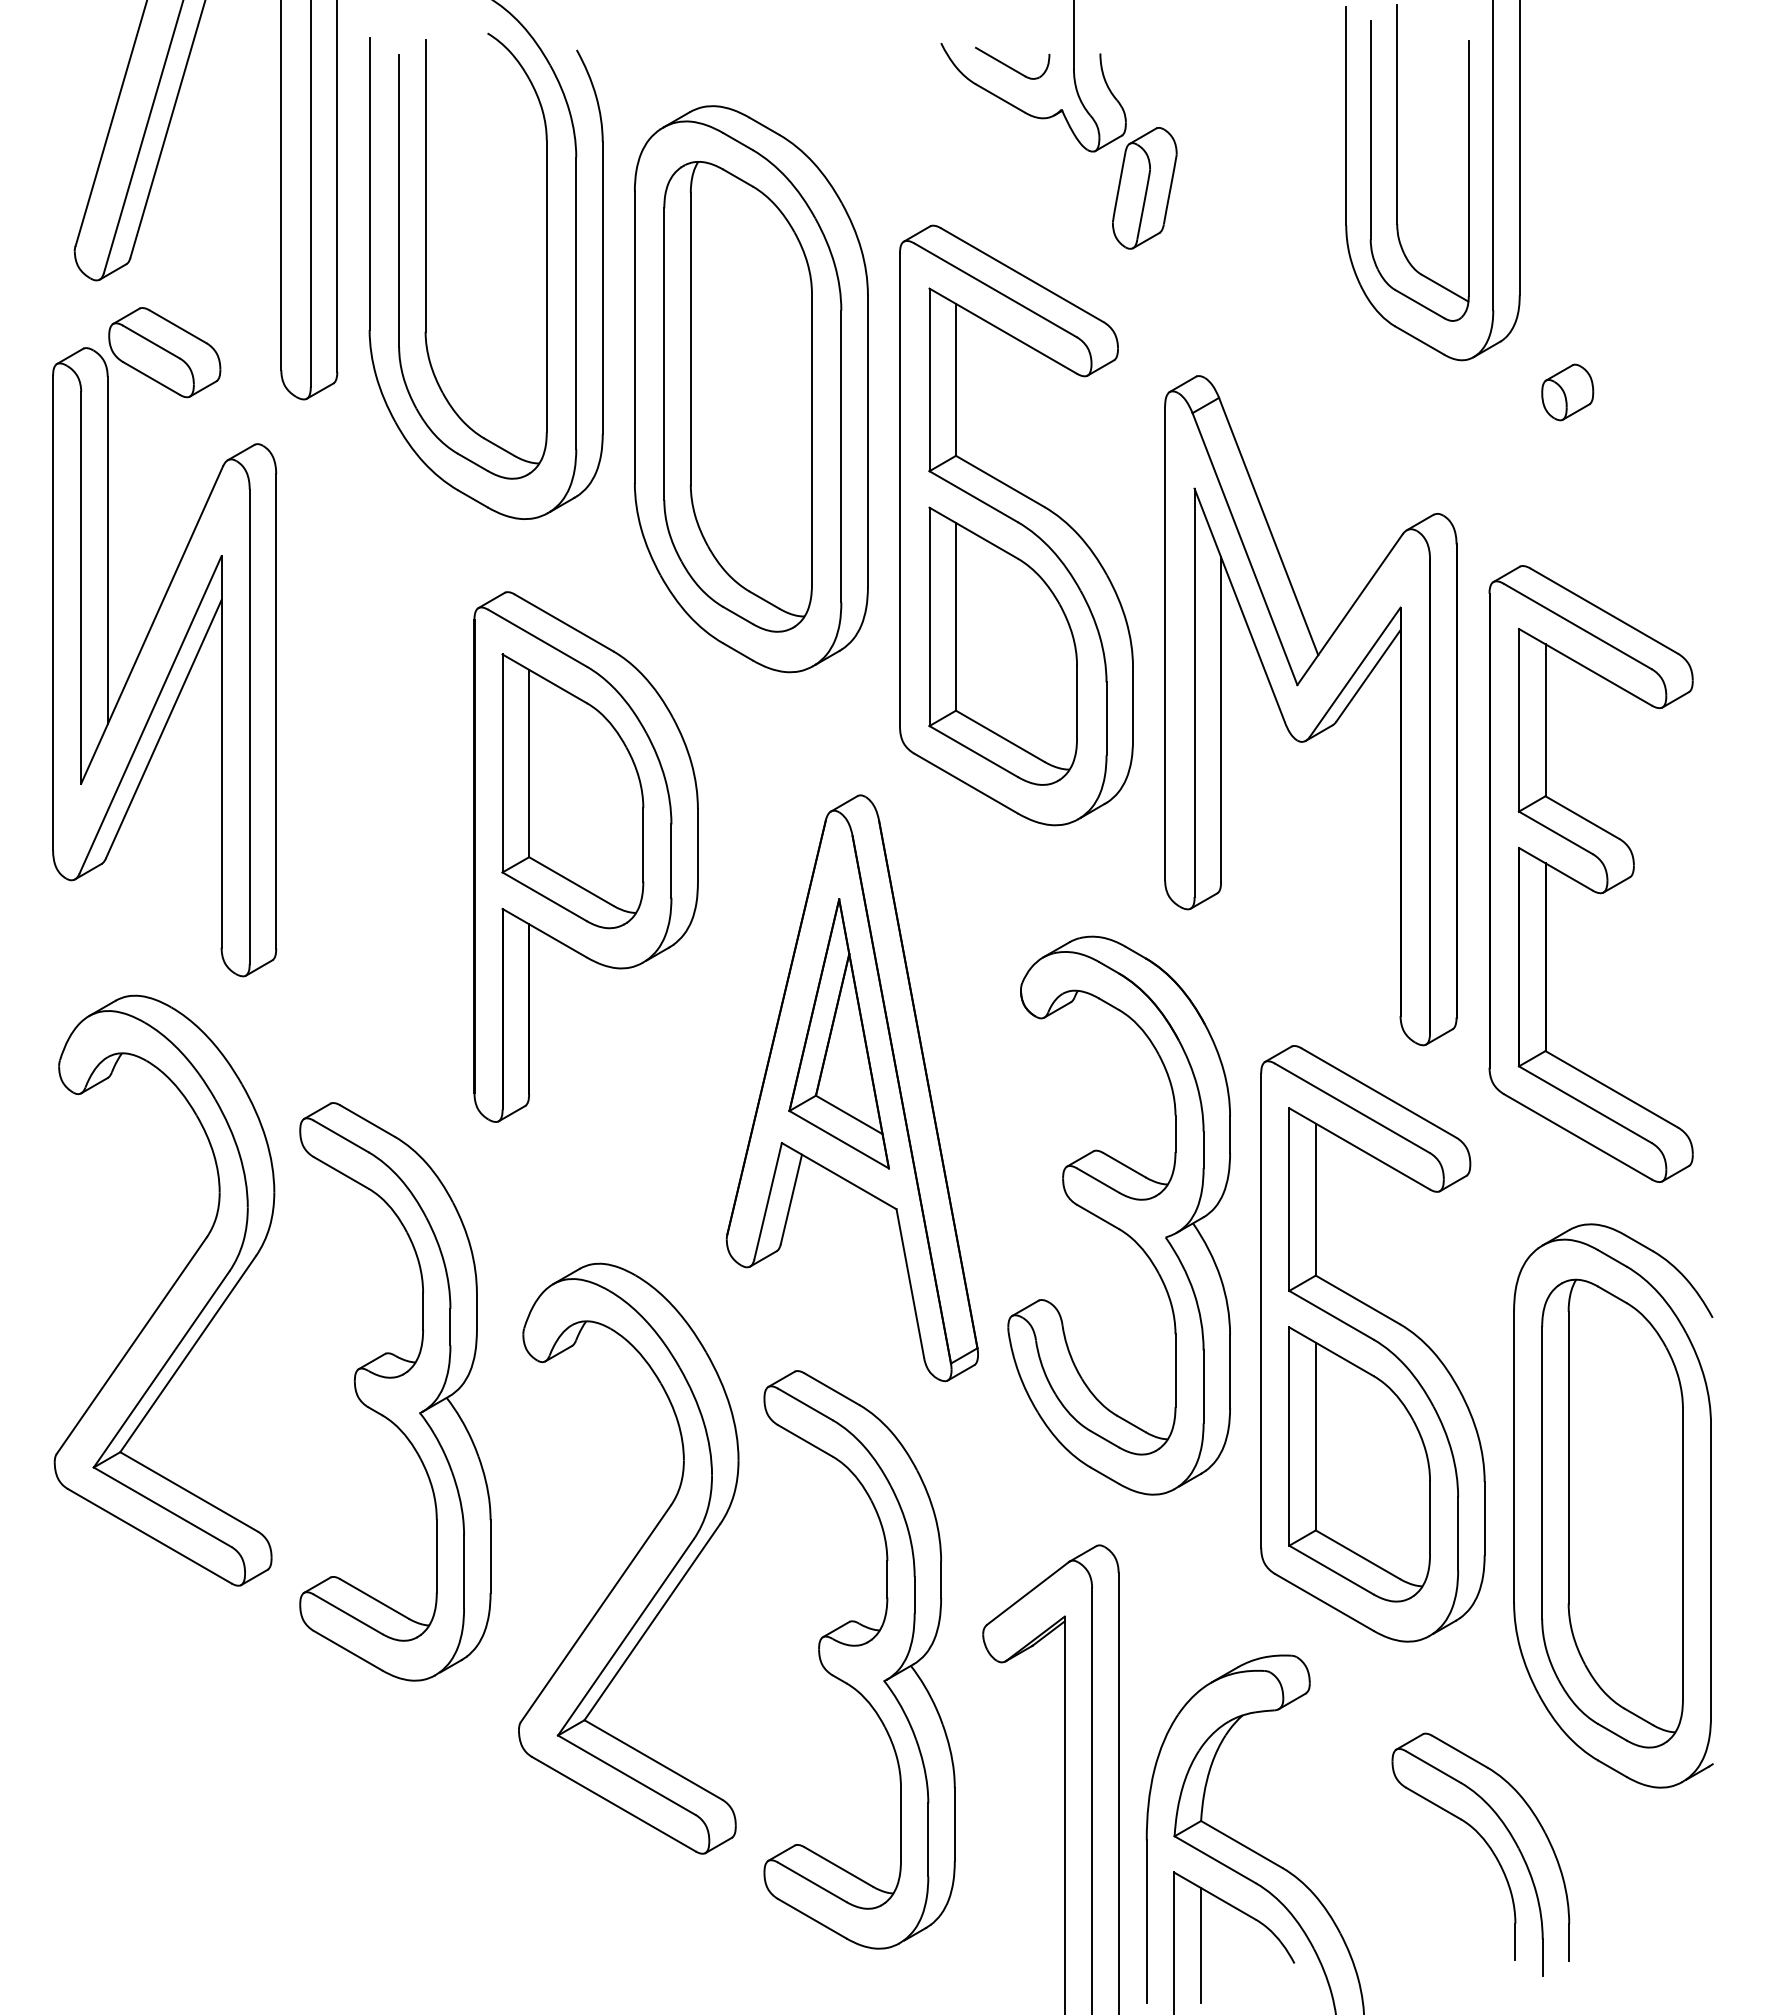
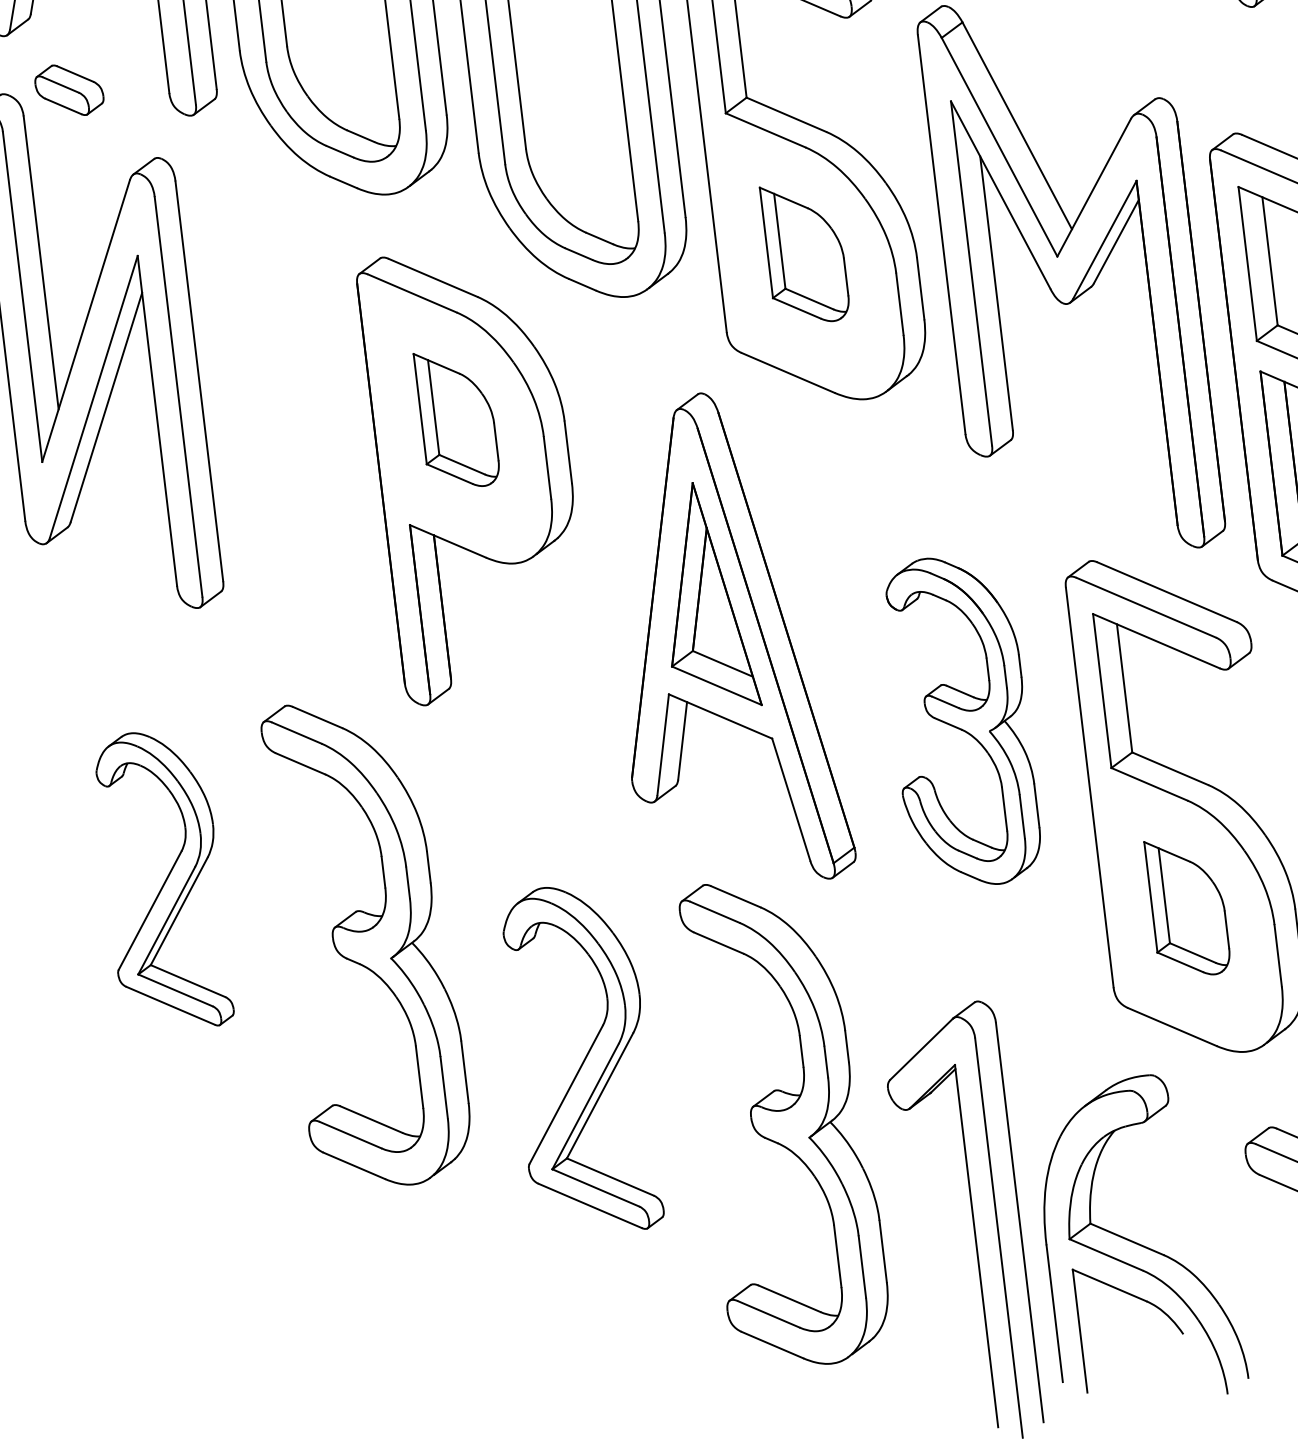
part: (164, 352) -> (69, 90), size x0.7
part: (1002, 645) -> (804, 252), size x0.6
part: (572, 791) -> (457, 419), size x0.6
part: (1118, 1215) -> (959, 721), size x0.7
part: (164, 1290) -> (163, 880), size x0.6
part: (1359, 1464) -> (1188, 907), size x0.6
part: (628, 1558) -> (581, 1059), size x0.7
line: (1200, 1944) -> (1102, 1327), removed

